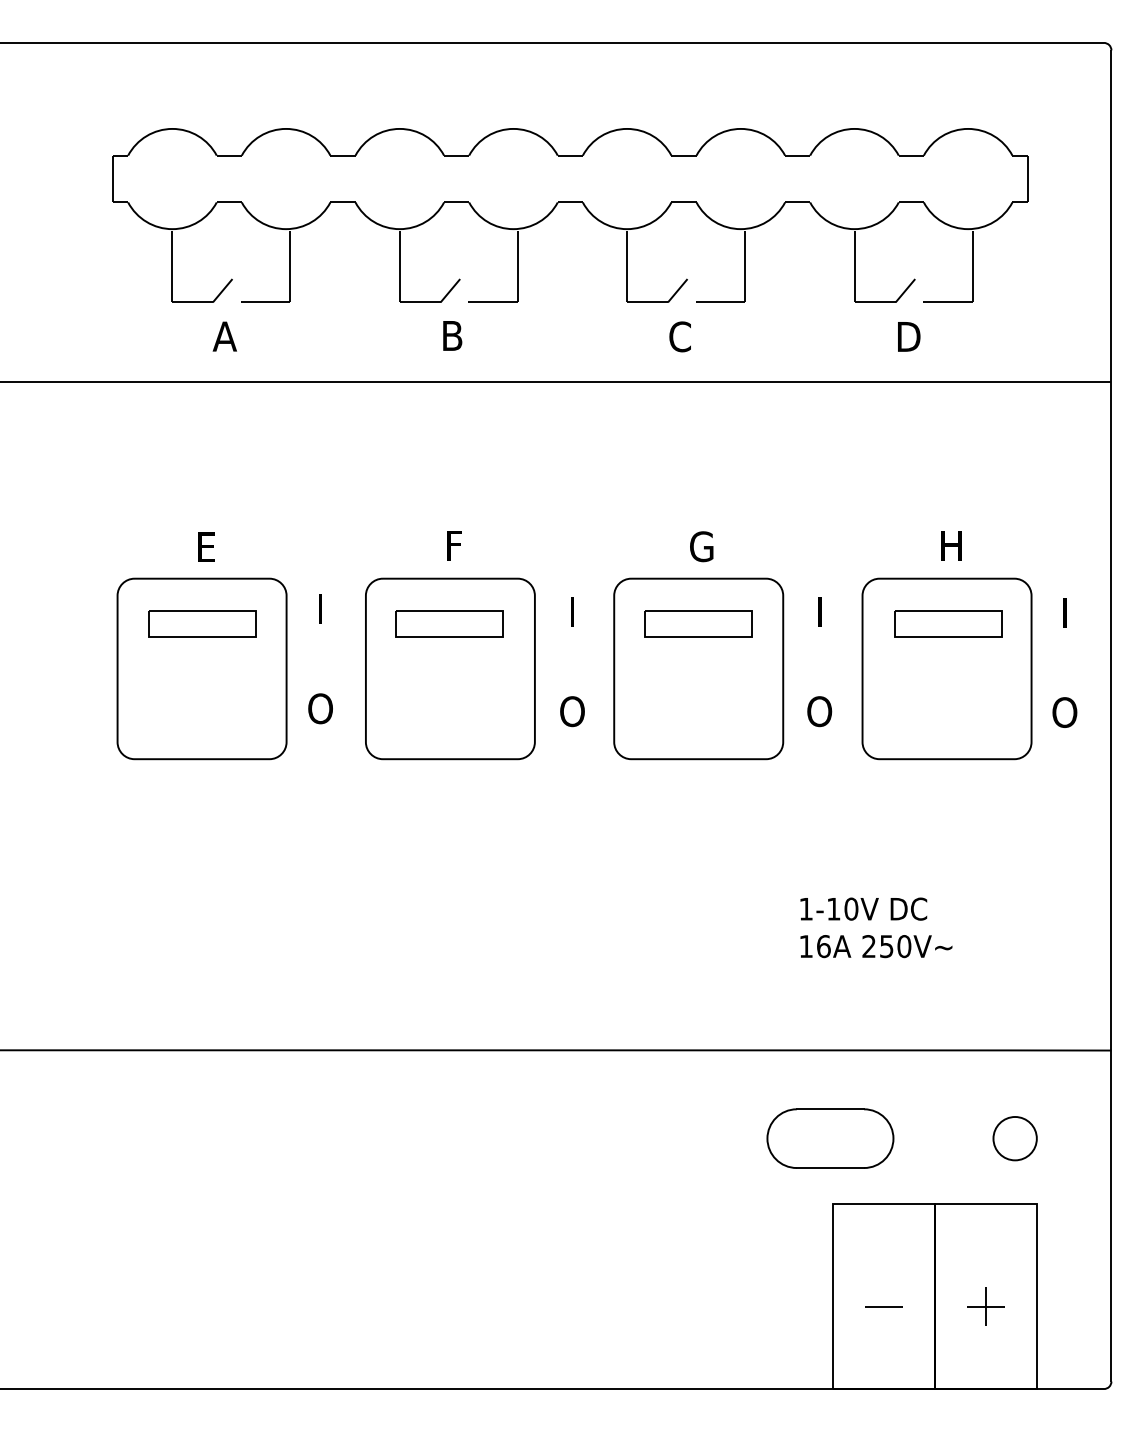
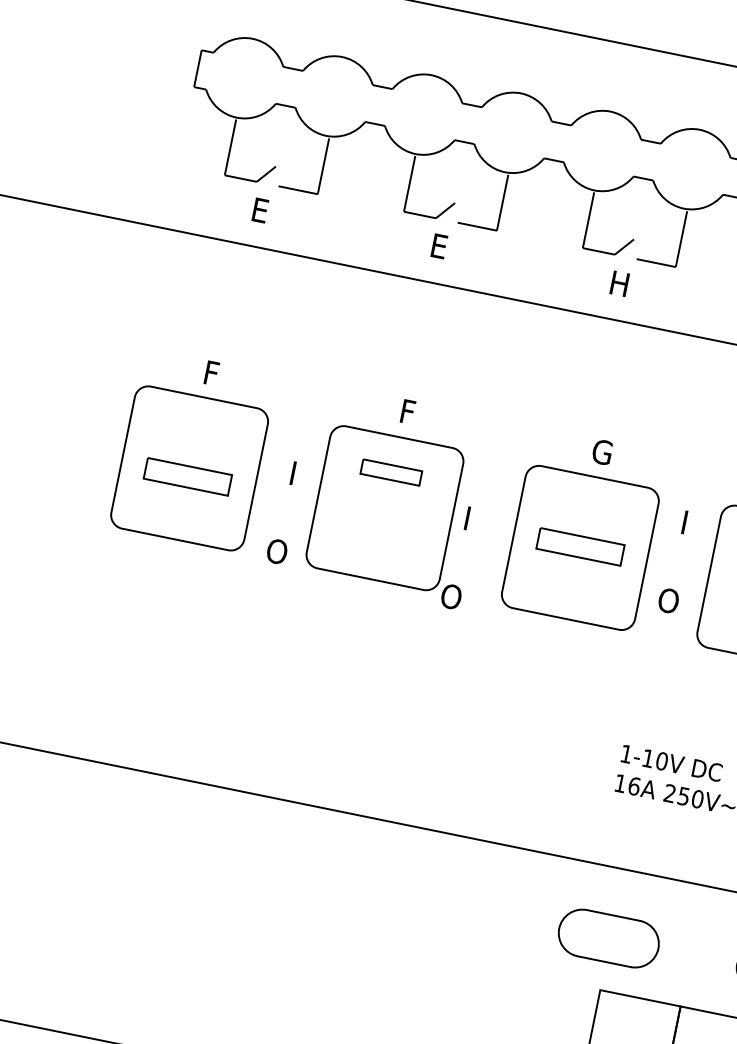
text: (452, 335) -> (440, 246), B -> E
text: (224, 336) -> (260, 210), A -> E
text: (679, 336) -> (618, 283), C -> H
text: (208, 546) -> (214, 373), E -> F
part: (202, 623) -> (188, 476), moved
part: (449, 623) -> (391, 472), size x0.7
part: (698, 623) -> (580, 546), moved
text: (320, 659) -> (284, 512), moved
text: (572, 662) -> (459, 558), moved

